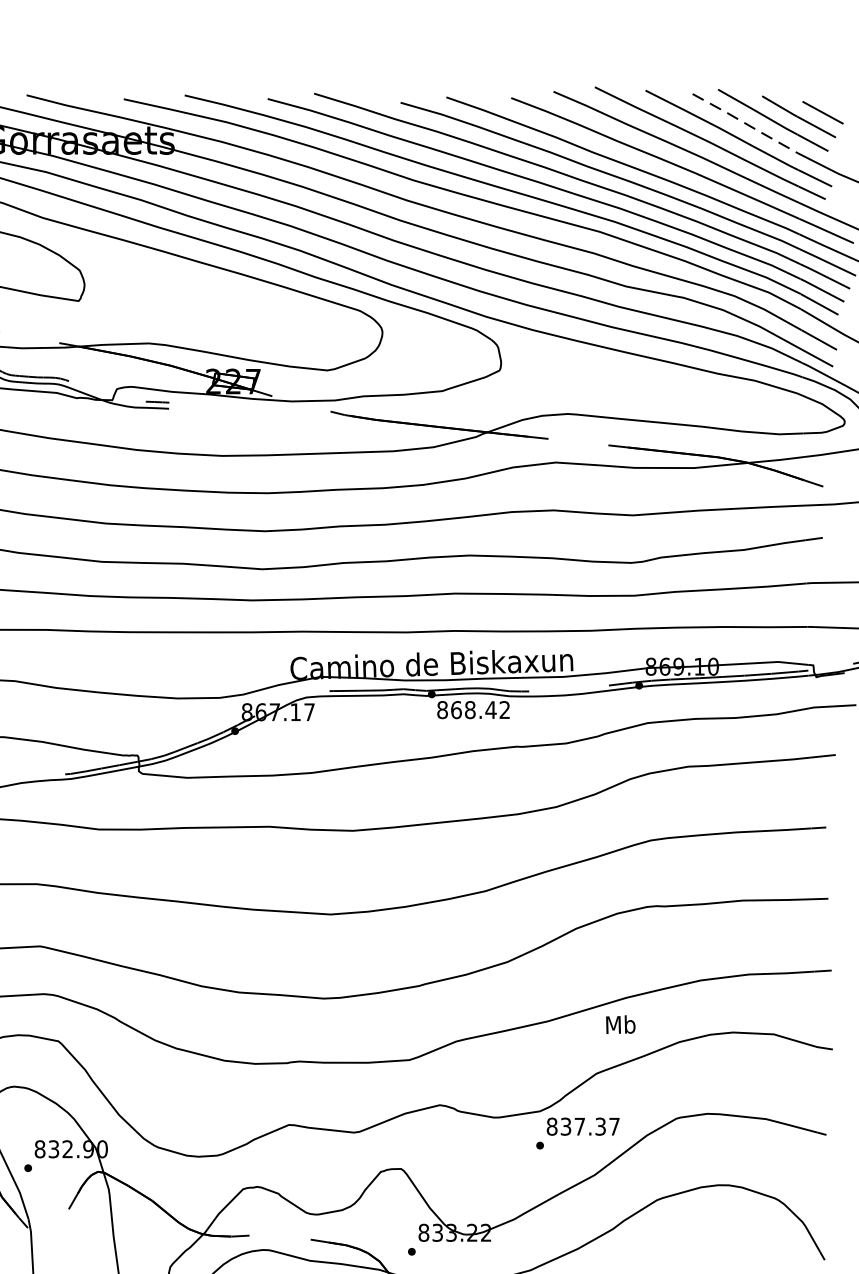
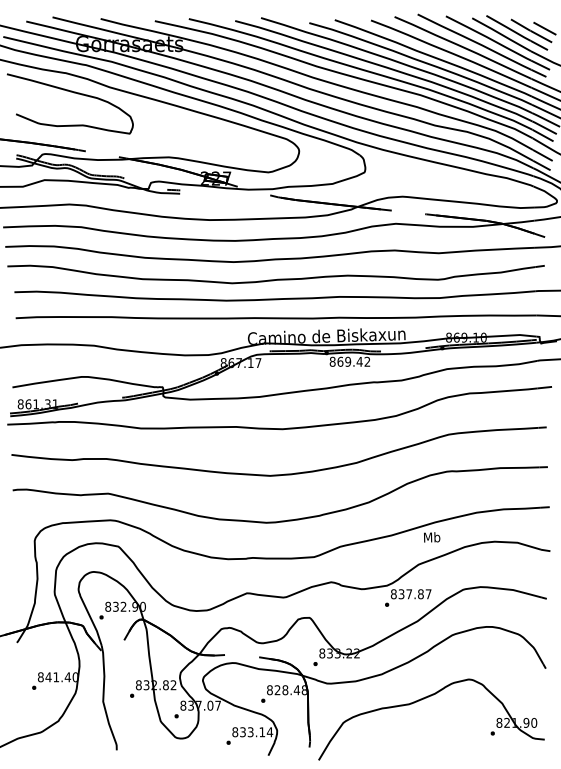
line: (745, 123) -> (501, 34), dashed -> solid
text: (470, 709) -> (348, 361), 868.42 -> 869.42
text: (599, 1127) -> (420, 594), 837.37 -> 837.87

